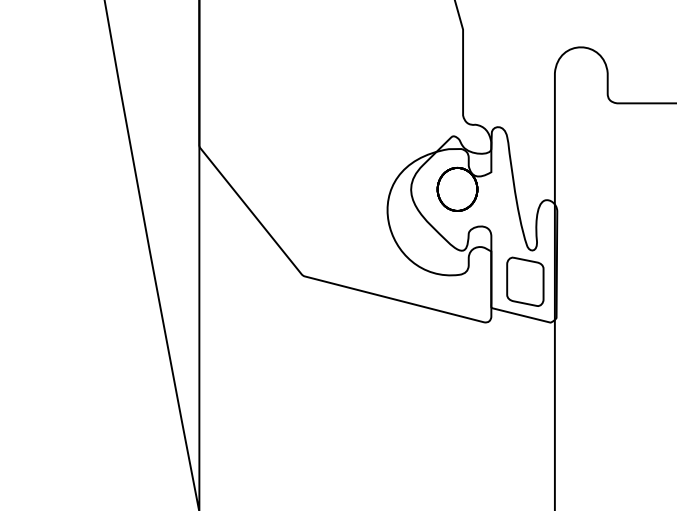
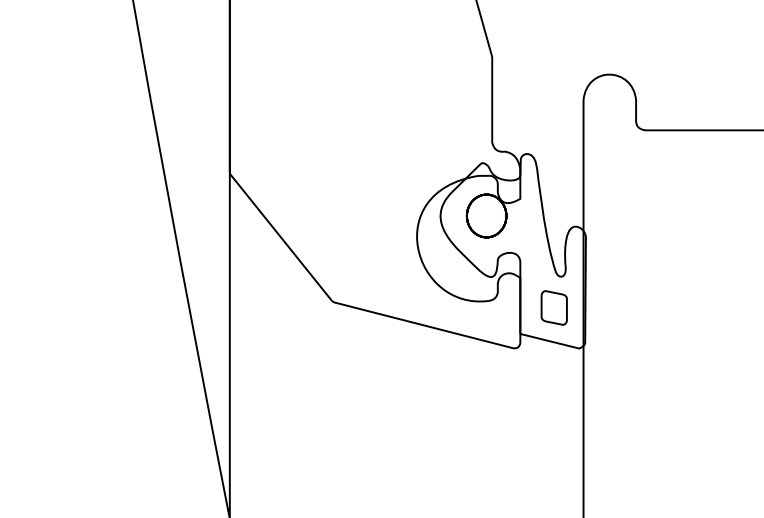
part: (525, 281) -> (554, 307), size x0.7

